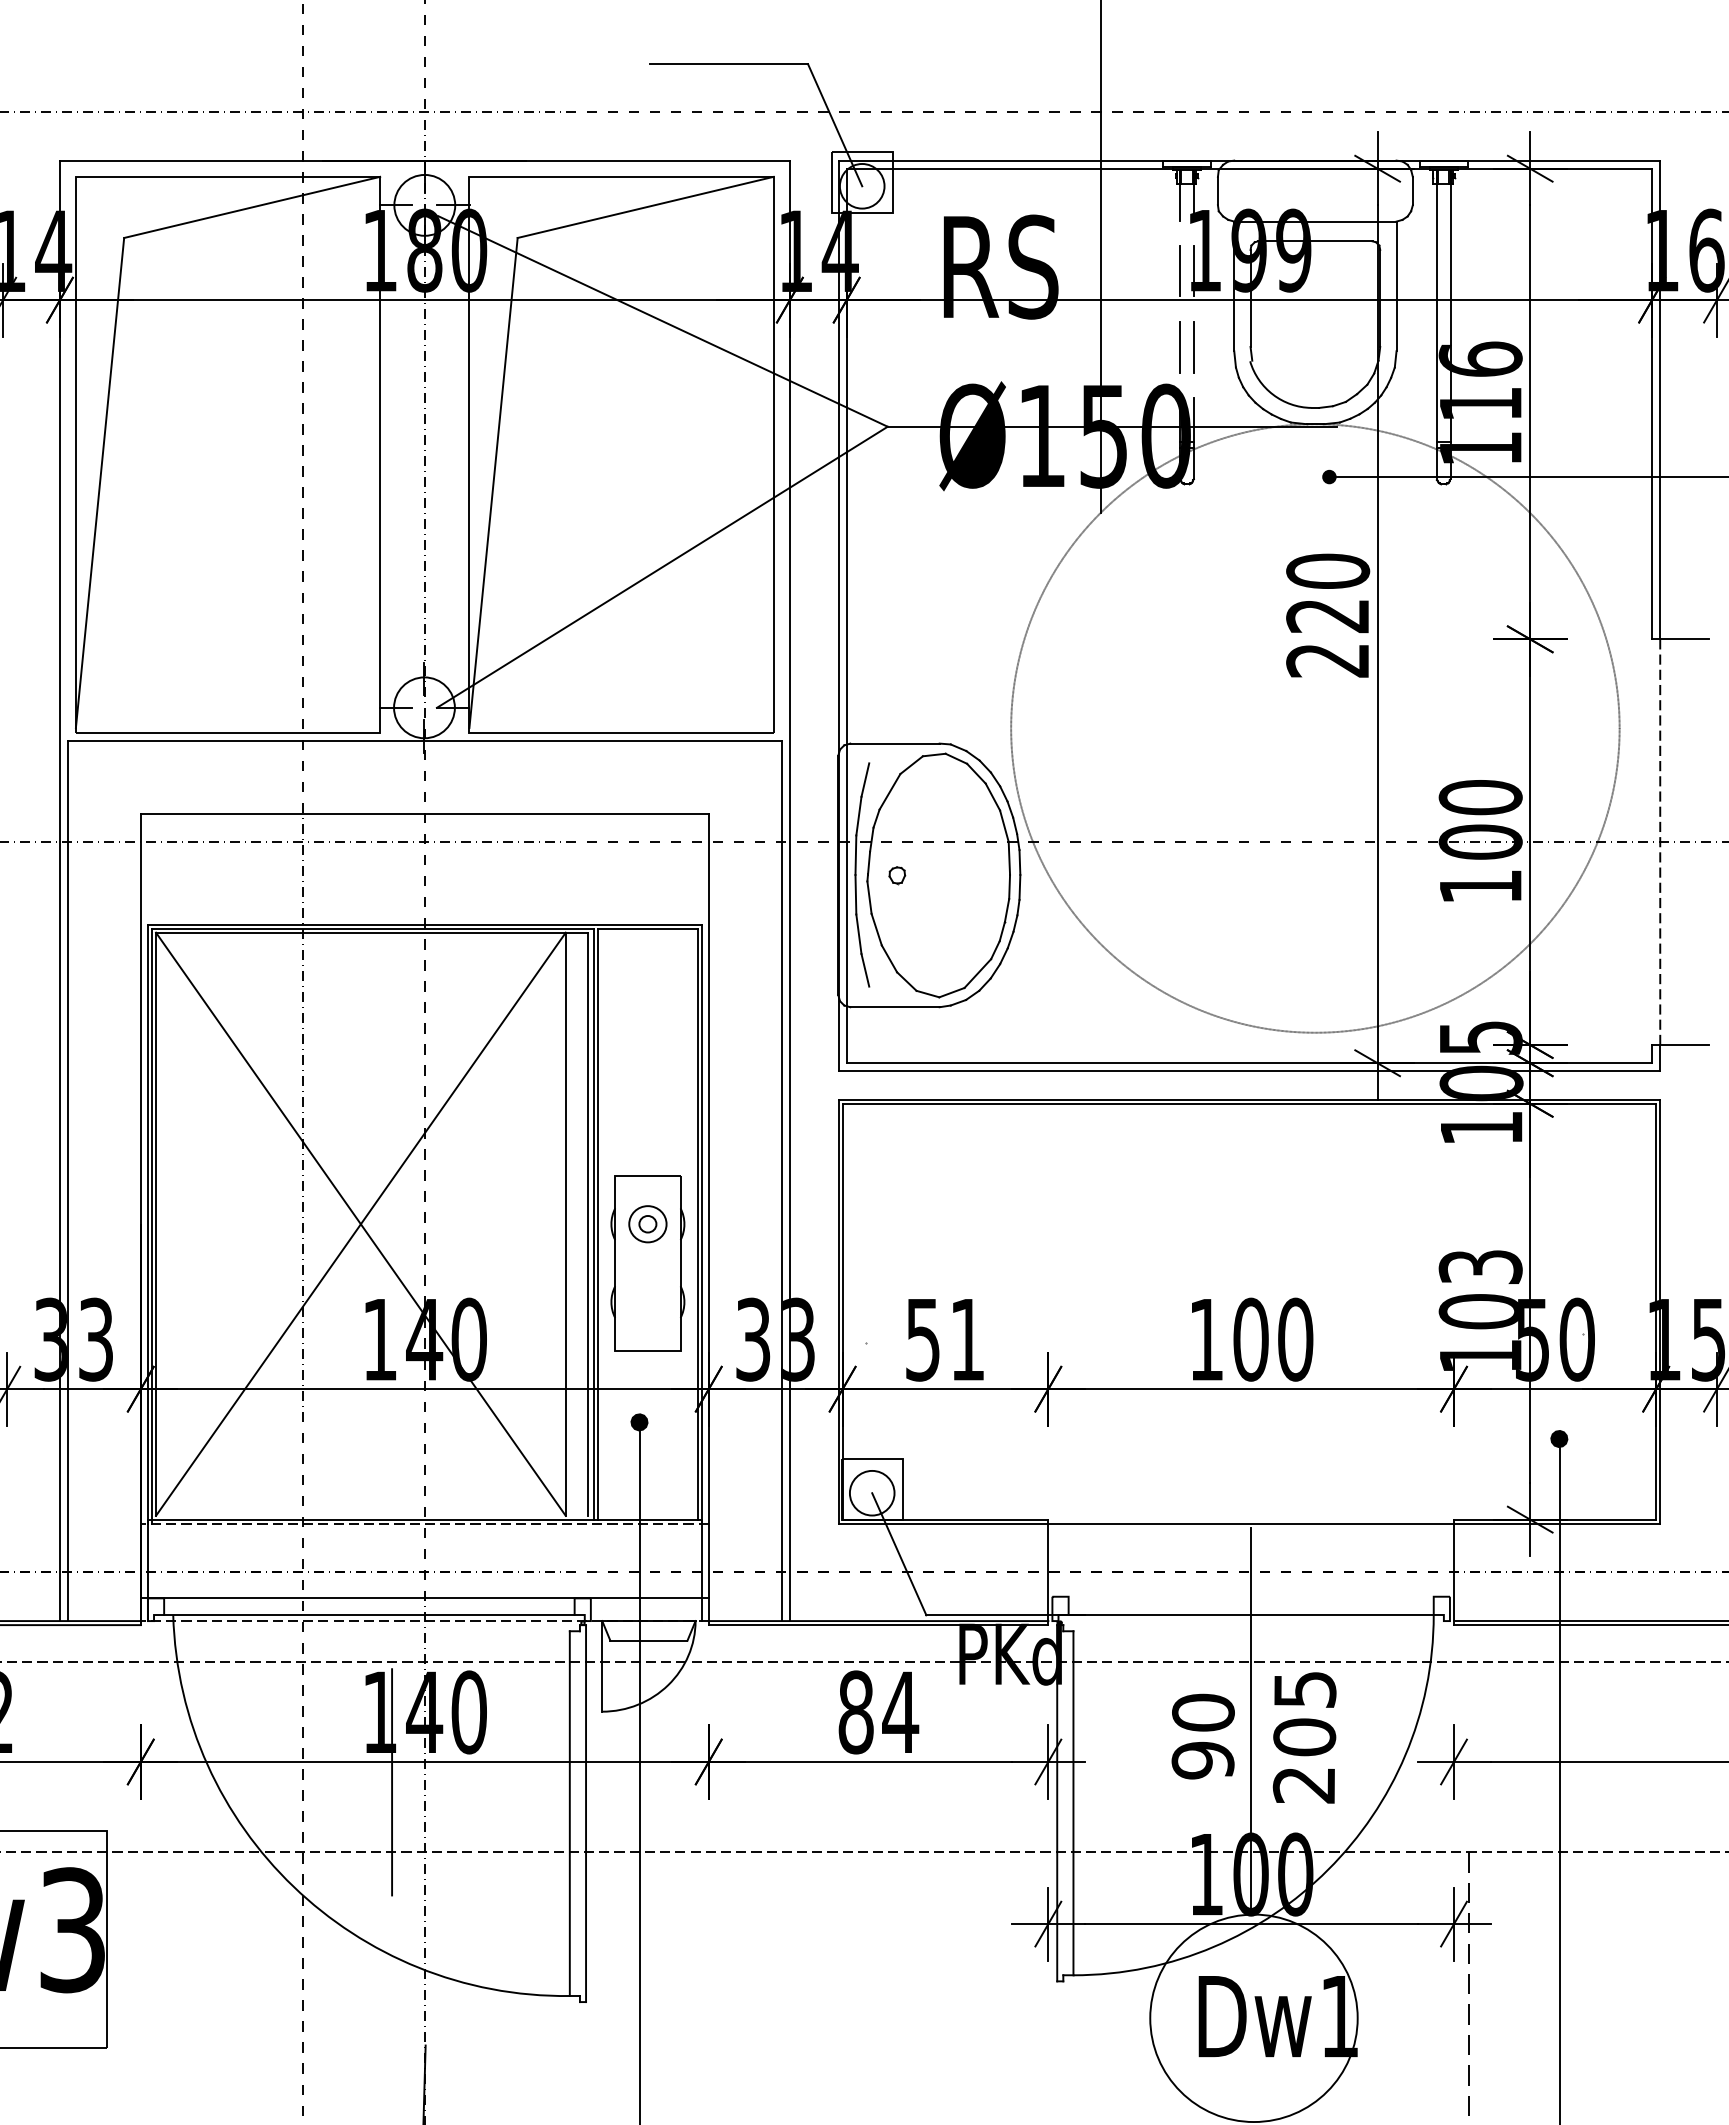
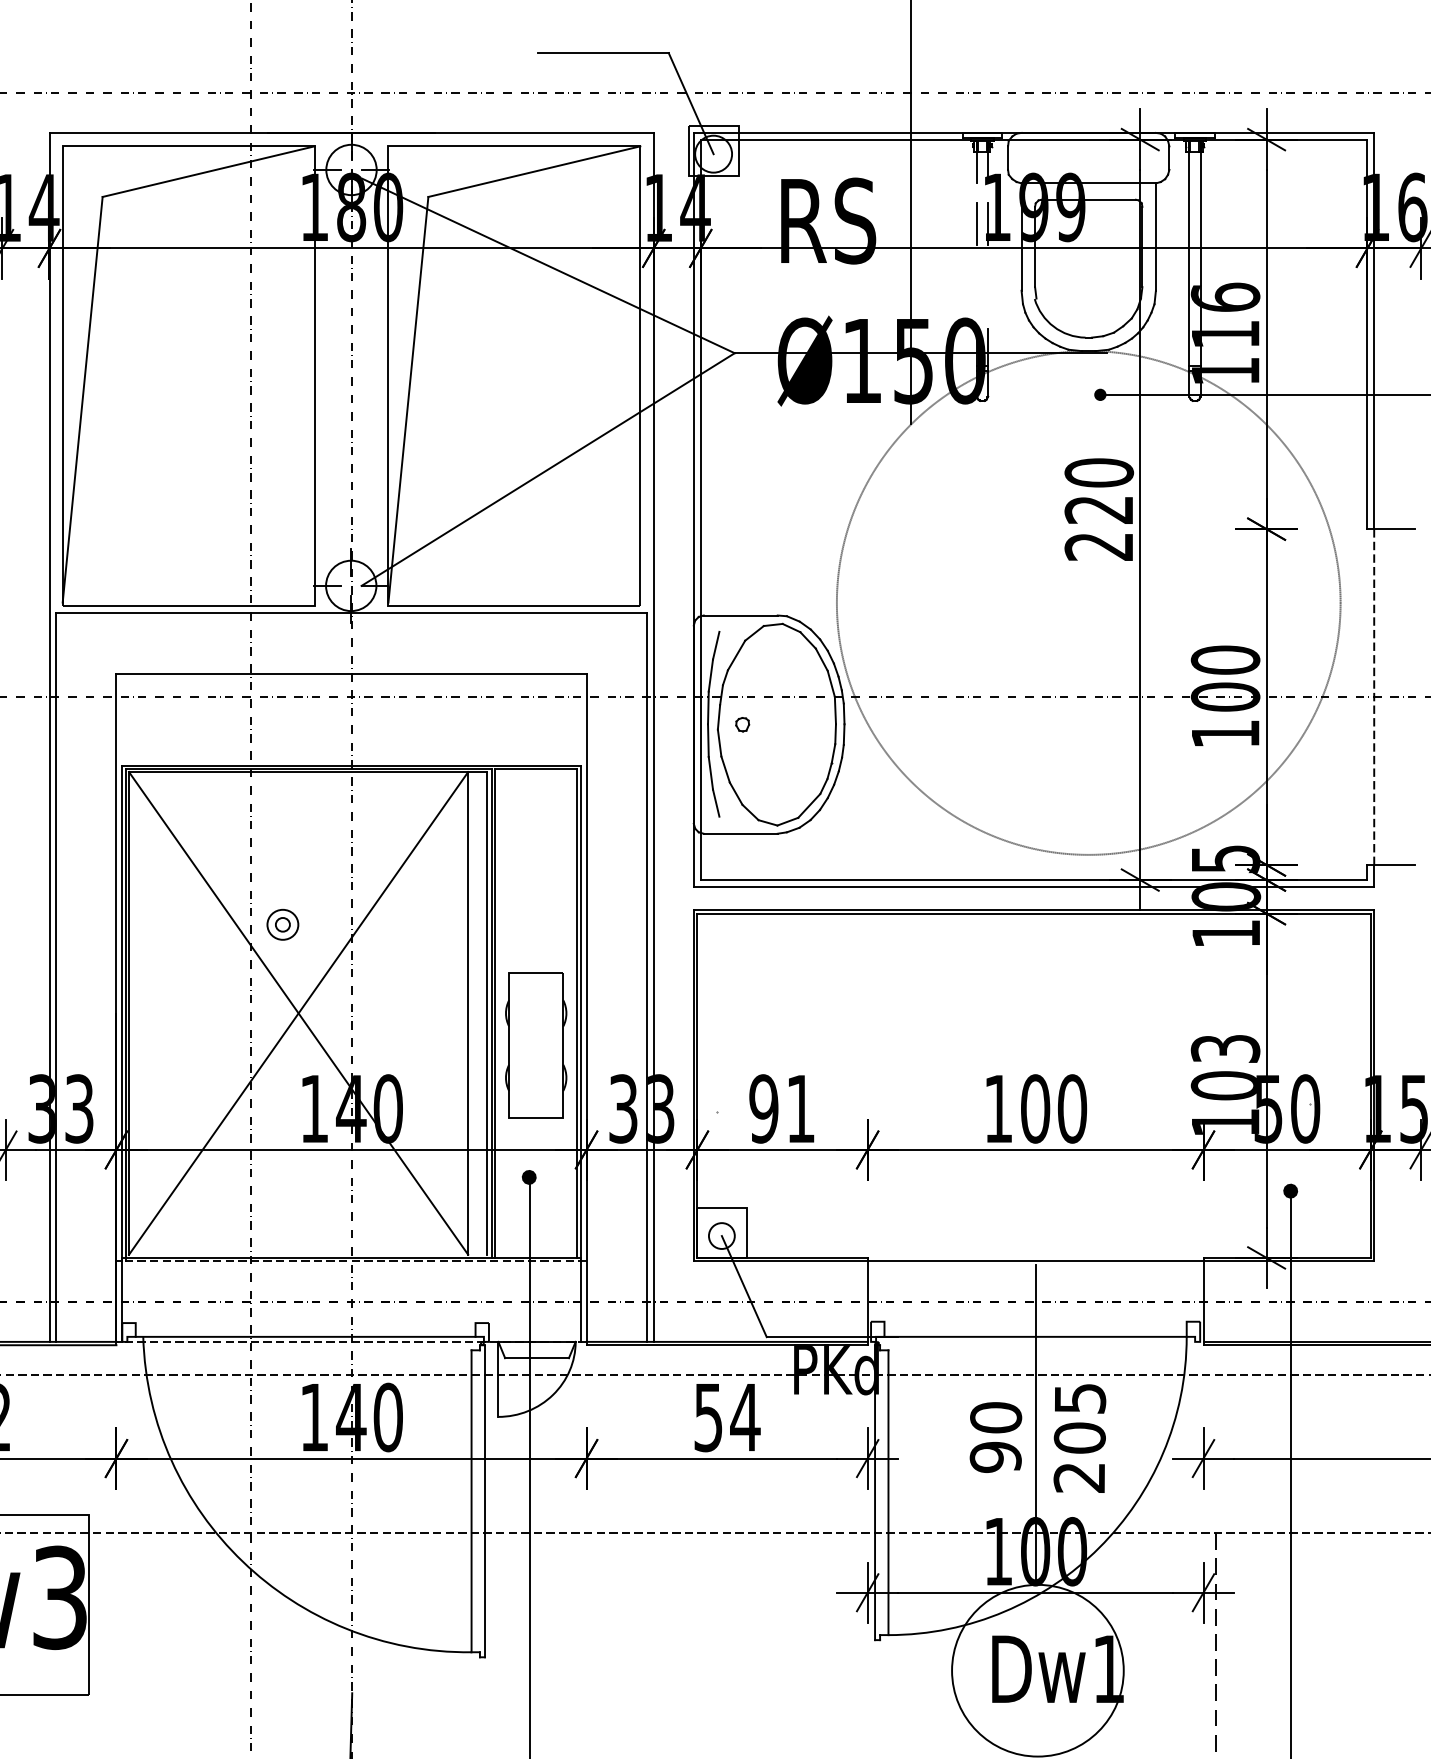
line: (1180, 347) -> (977, 287), removed
line: (1193, 347) -> (987, 287), removed
part: (647, 1224) -> (282, 925), moved
text: (922, 1339) -> (763, 1108), 51 -> 91
circle: (871, 1492) -> (721, 1235), size x0.7
line: (424, 1598) -> (351, 1323), removed
text: (855, 1712) -> (708, 1417), 84 -> 54
line: (392, 1782) -> (324, 1475), removed

